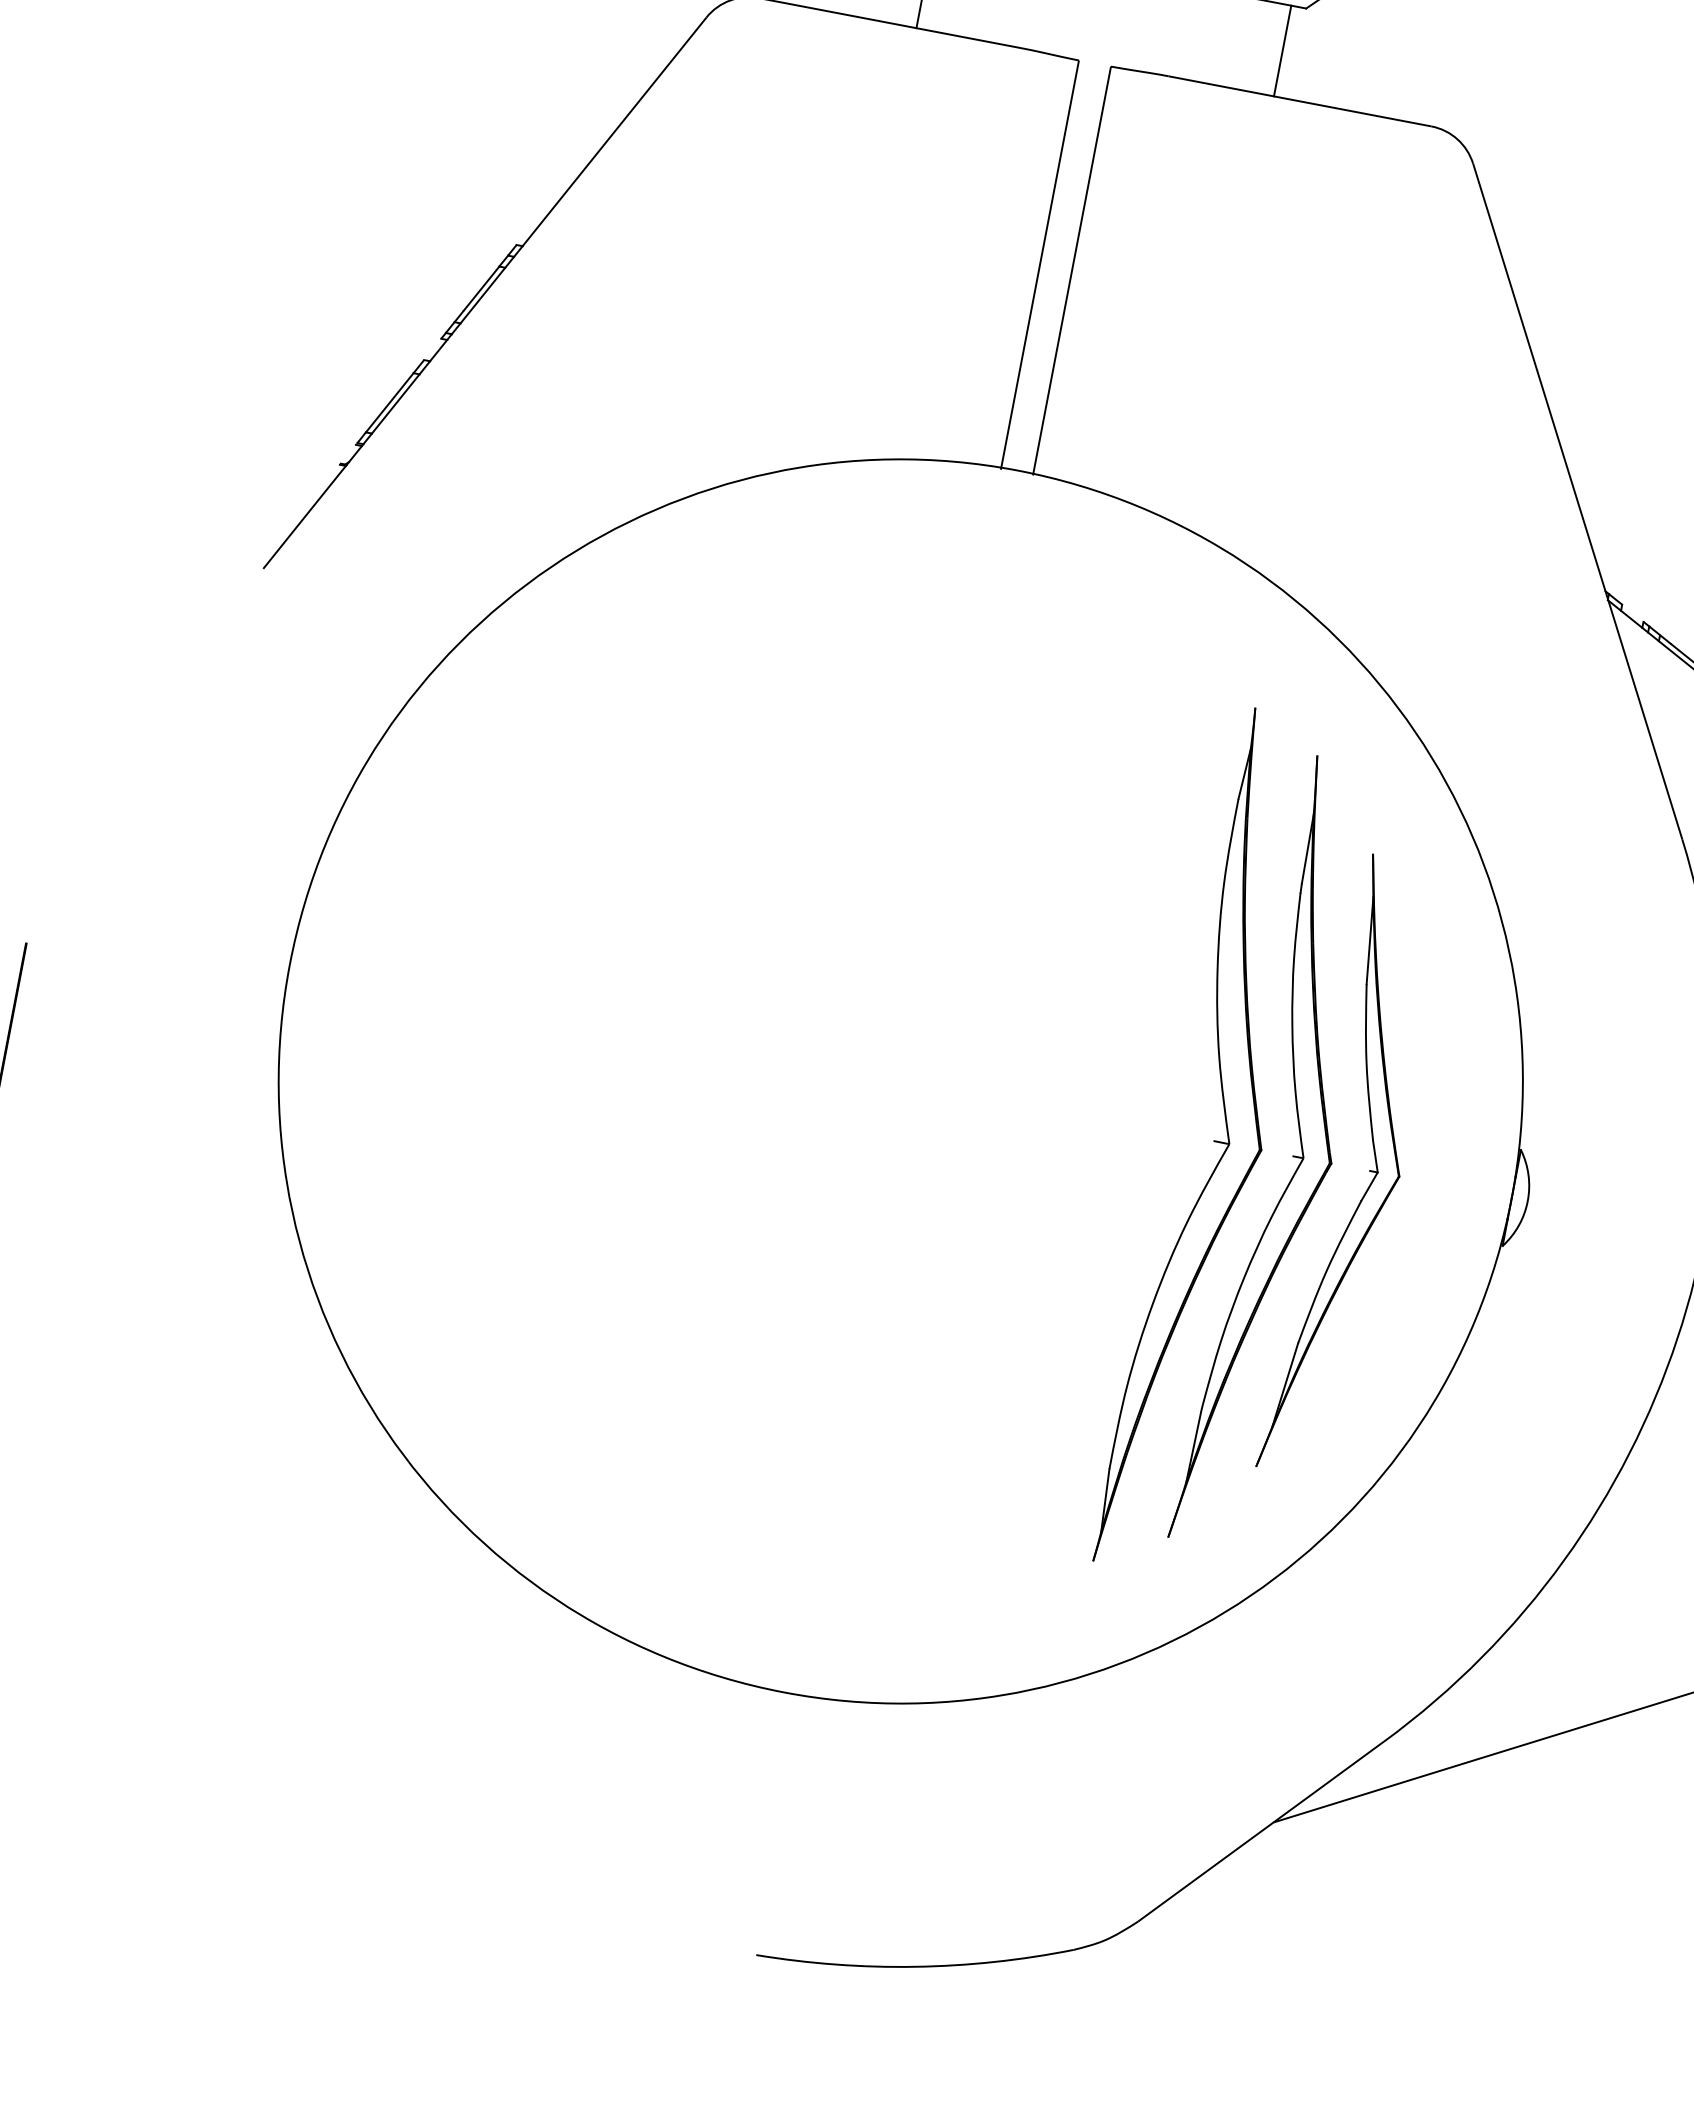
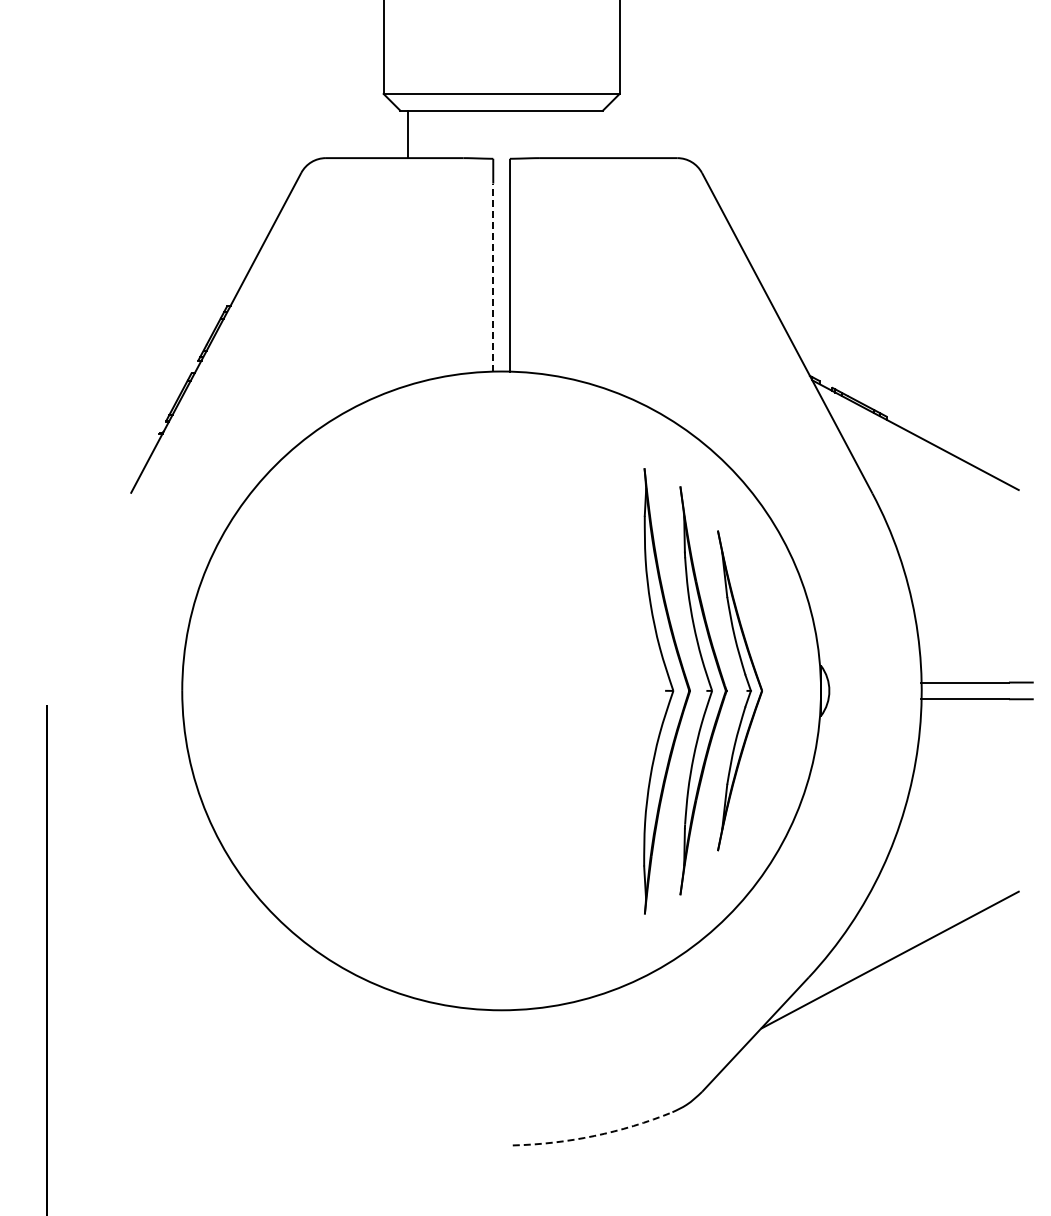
line: (1283, 51) -> (595, 134), removed
line: (1036, 287) -> (493, 277), solid -> dashed
arc: (915, 1967) -> (594, 1136), solid -> dashed

